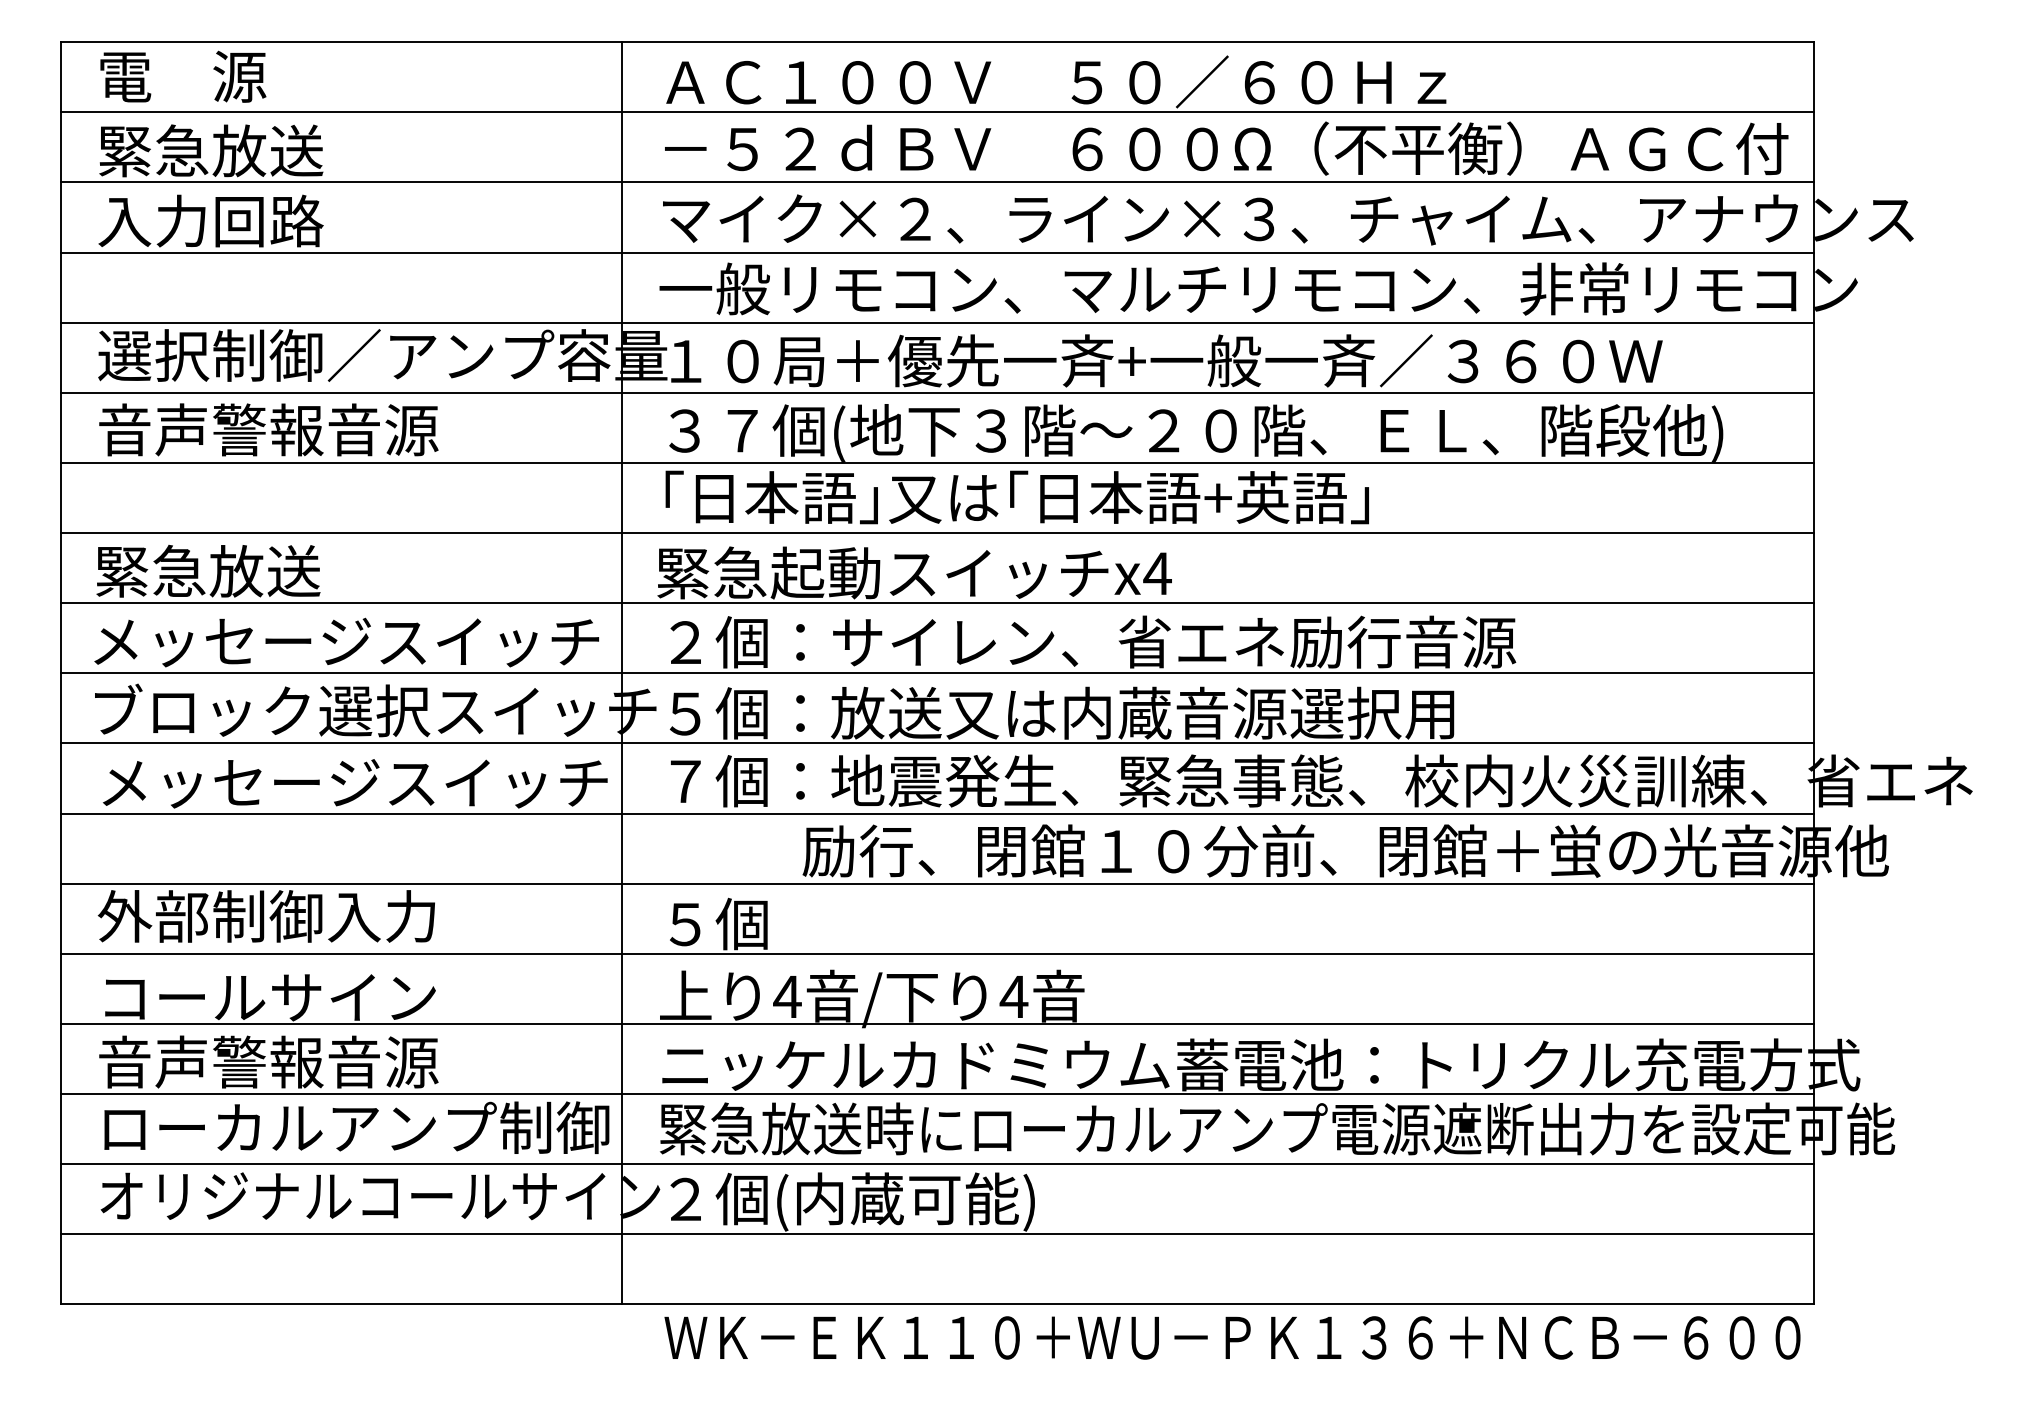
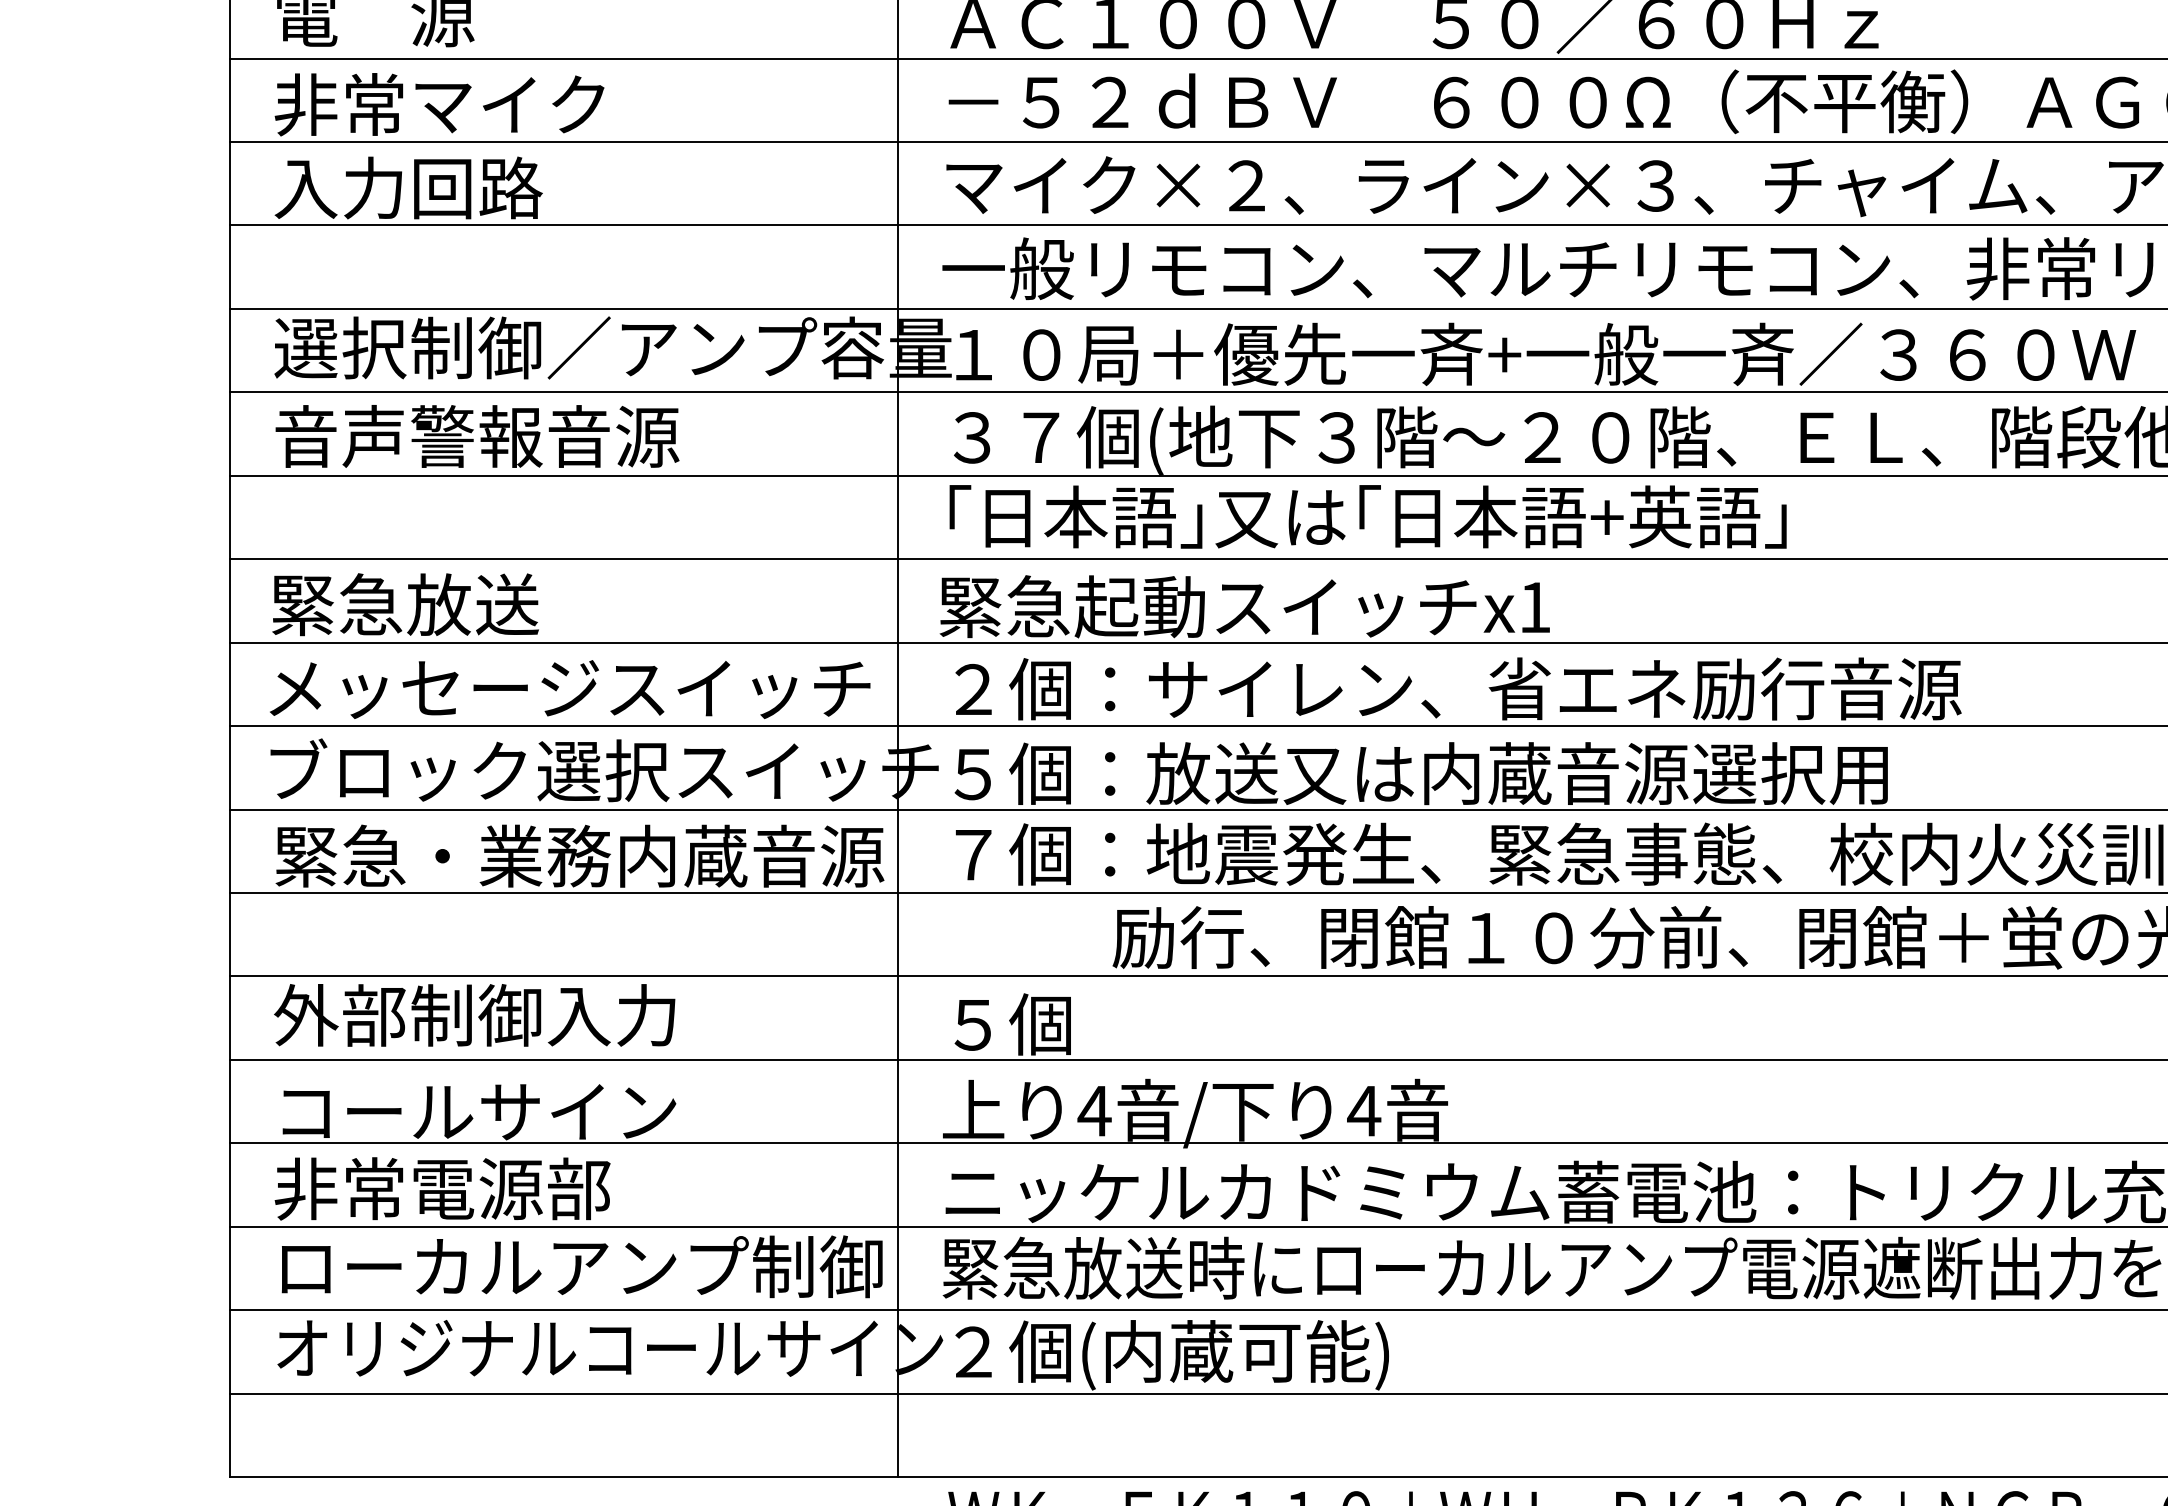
text: (236, 150) -> (439, 104), 緊急放送 -> 非常マイク
text: (1157, 573) -> (1534, 607), x4 -> x1
text: (354, 782) -> (579, 856), メッセージスイッチ -> 緊急・業務内蔵音源
text: (268, 1061) -> (477, 1188), 音声警報音源 -> 非常電源部

